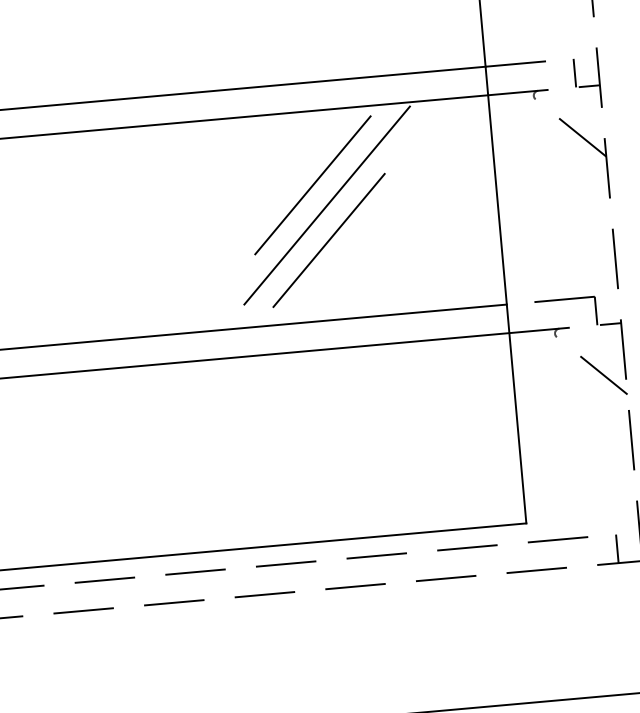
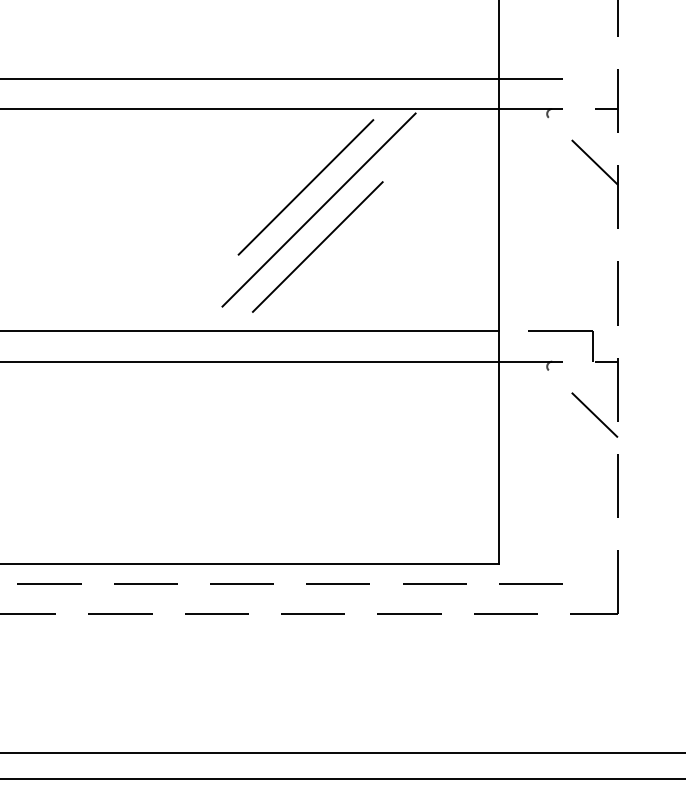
line: (574, 72) -> (592, 93), removed
line: (617, 549) -> (592, 599), removed

